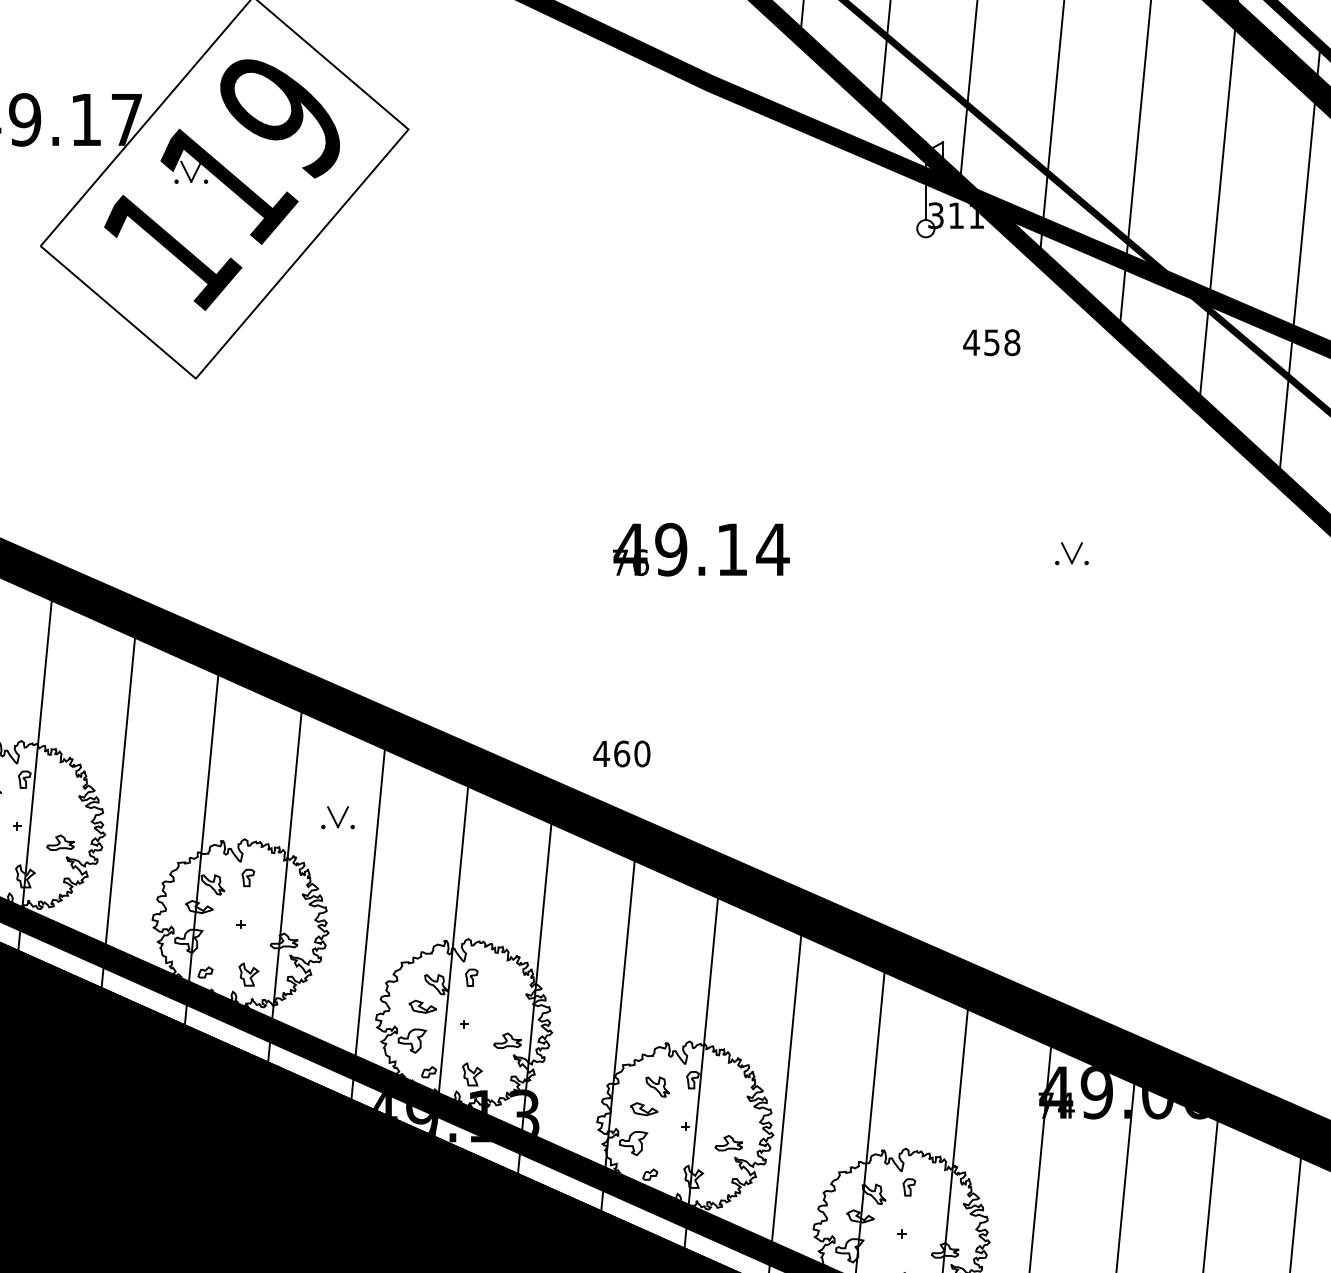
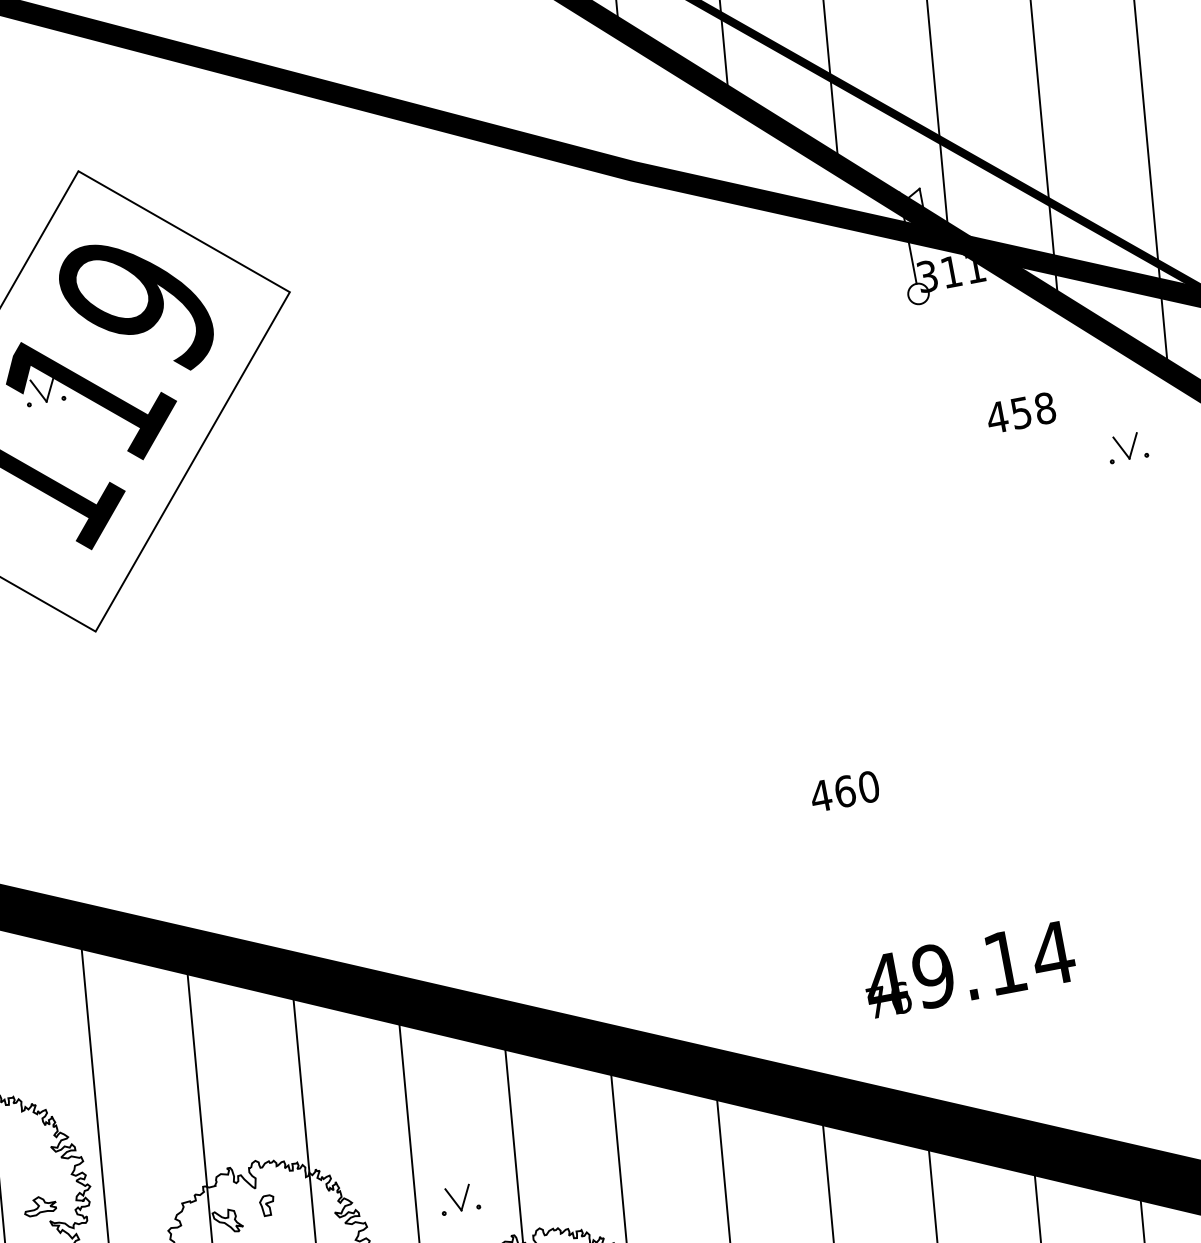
text: (701, 549) -> (969, 969), moved
part: (1071, 553) -> (1126, 447), moved
text: (621, 753) -> (844, 791), moved
part: (337, 817) -> (458, 1199), moved

